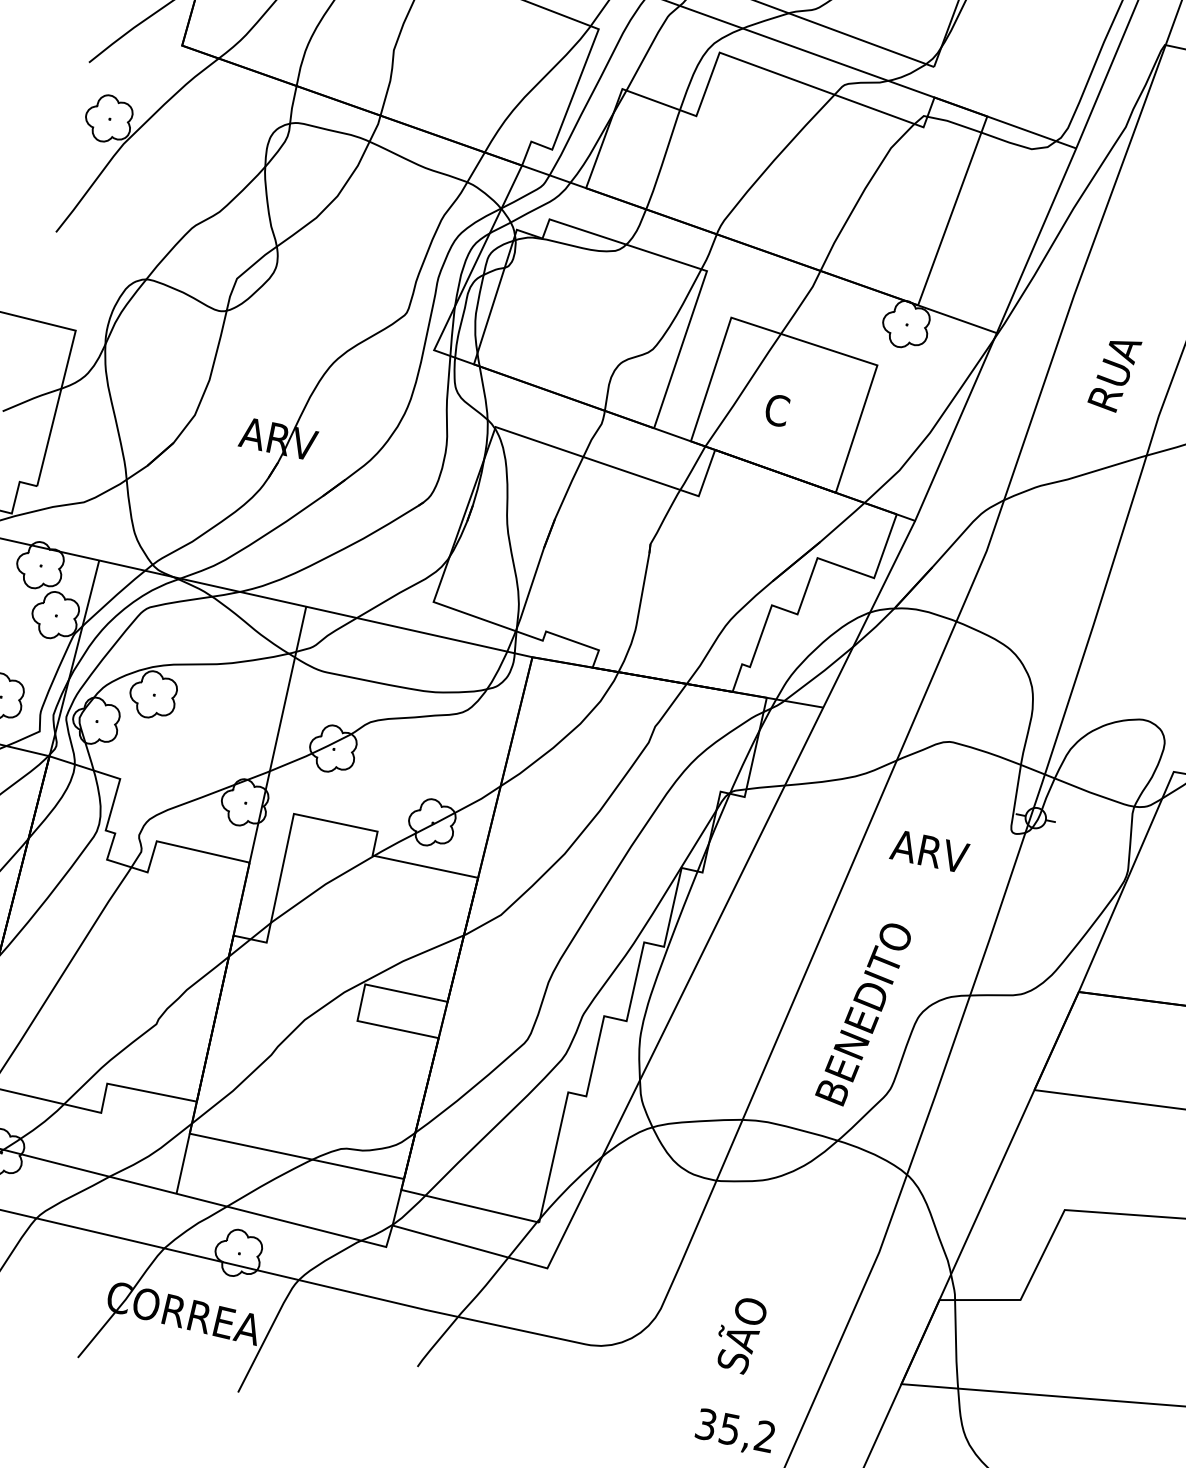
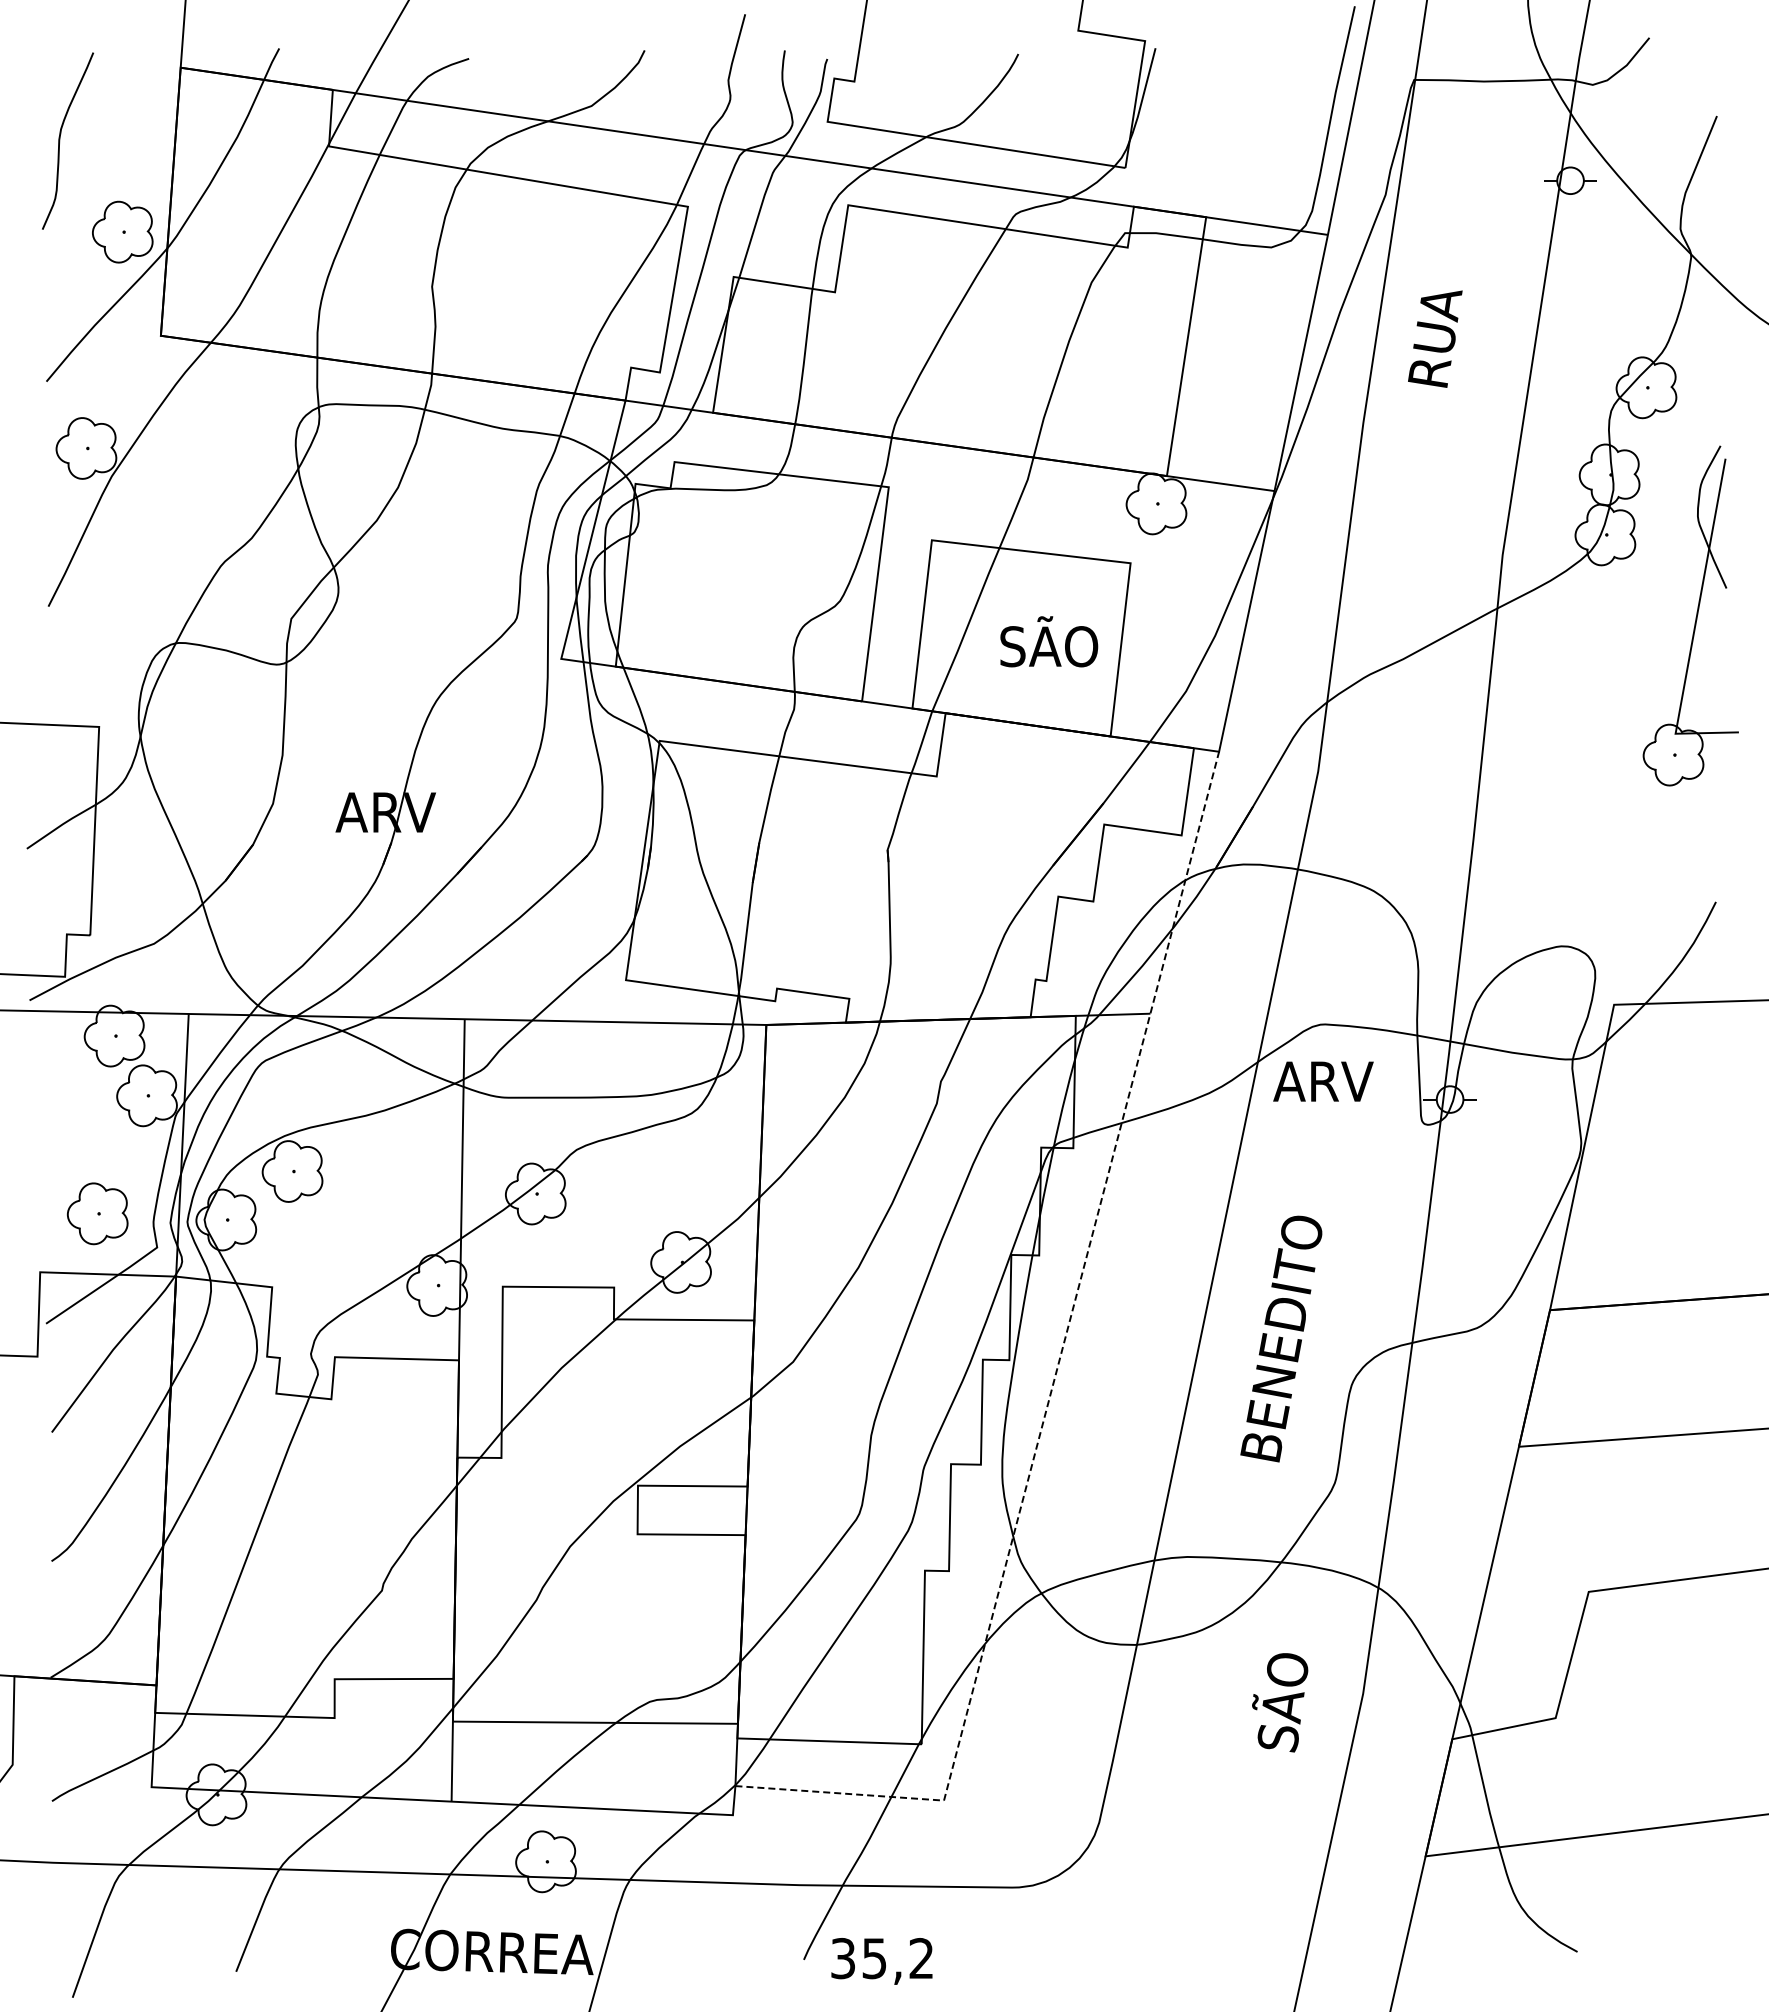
text: (1114, 373) -> (1435, 338), moved
text: (804, 411) -> (1049, 641), C -> SÃO
text: (929, 851) -> (1323, 1081), moved
line: (696, 966) -> (1055, 1377), solid -> dashed
text: (863, 1013) -> (1281, 1338), moved
text: (740, 1335) -> (1280, 1702), moved
text: (734, 1432) -> (881, 1961), moved

